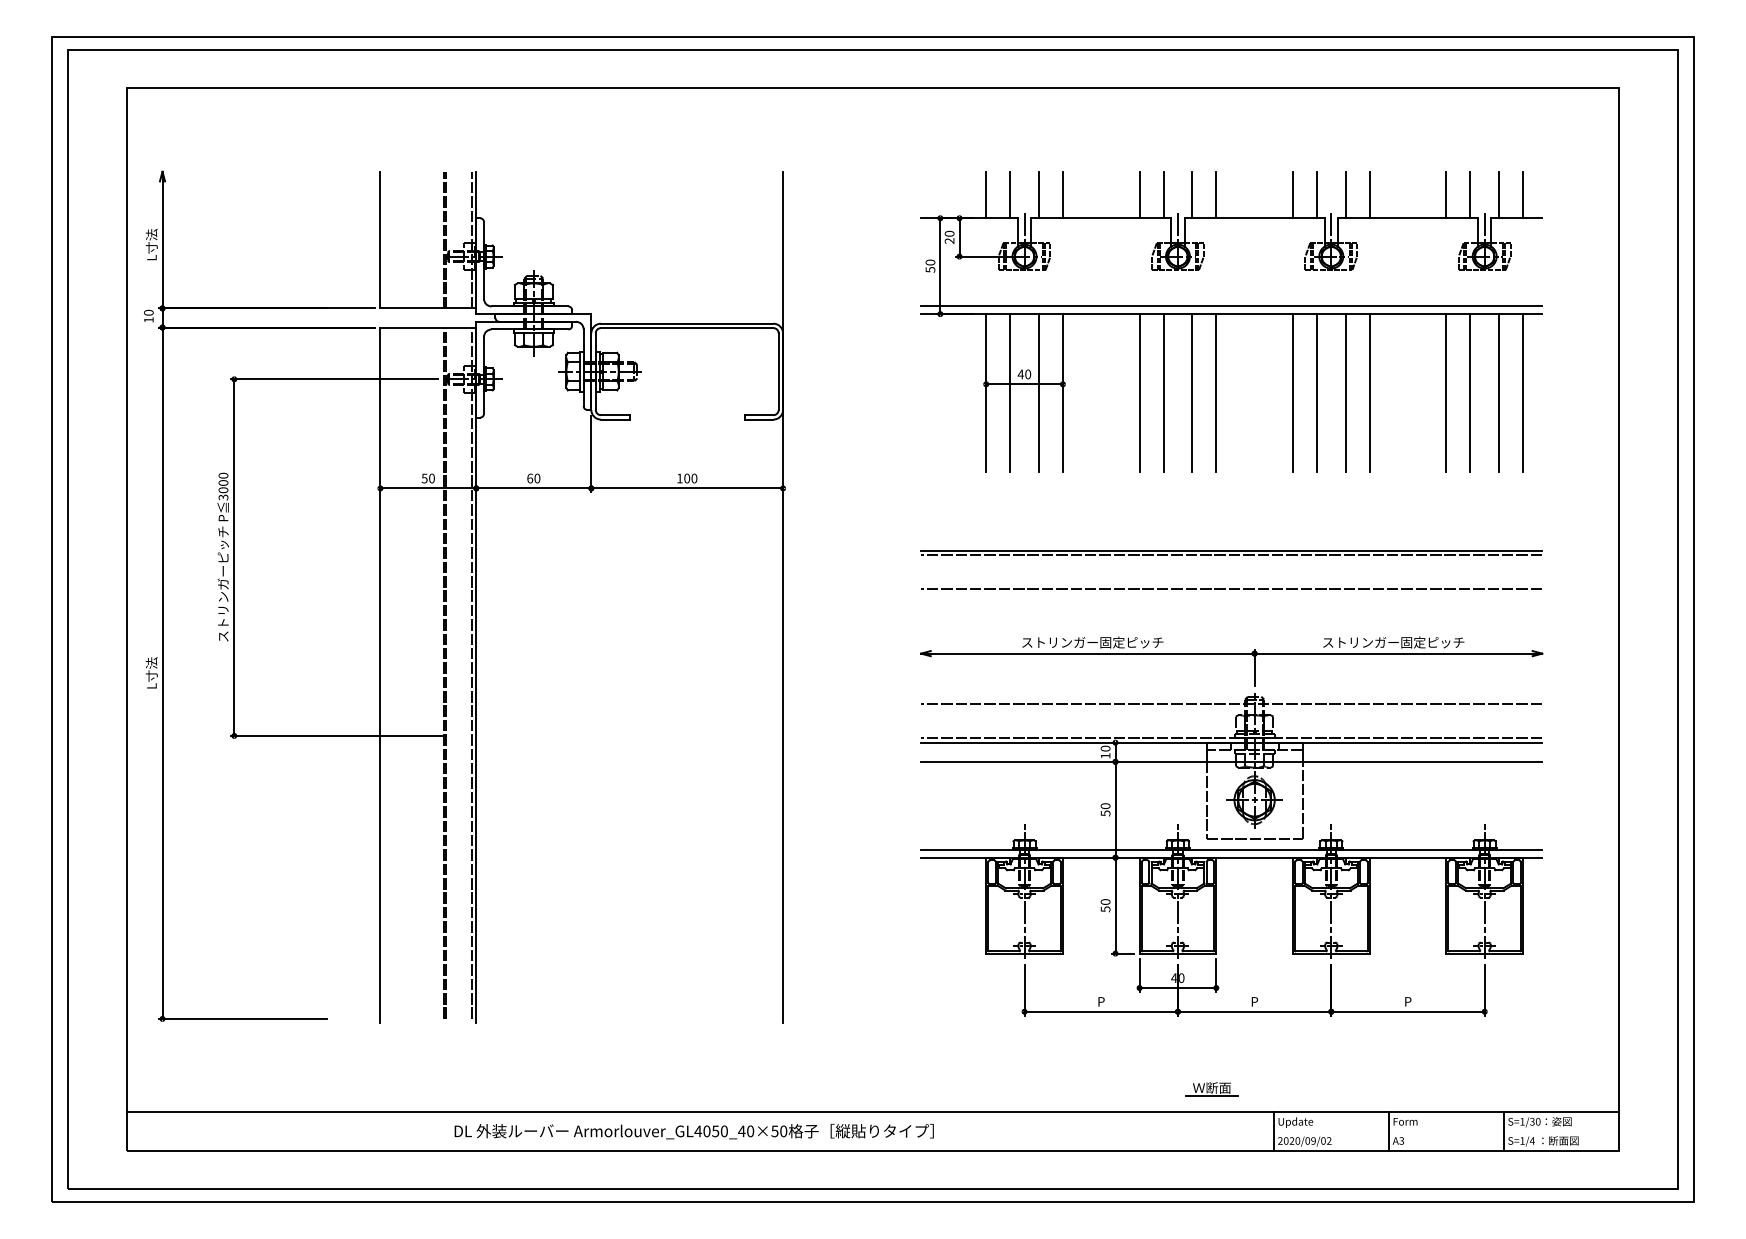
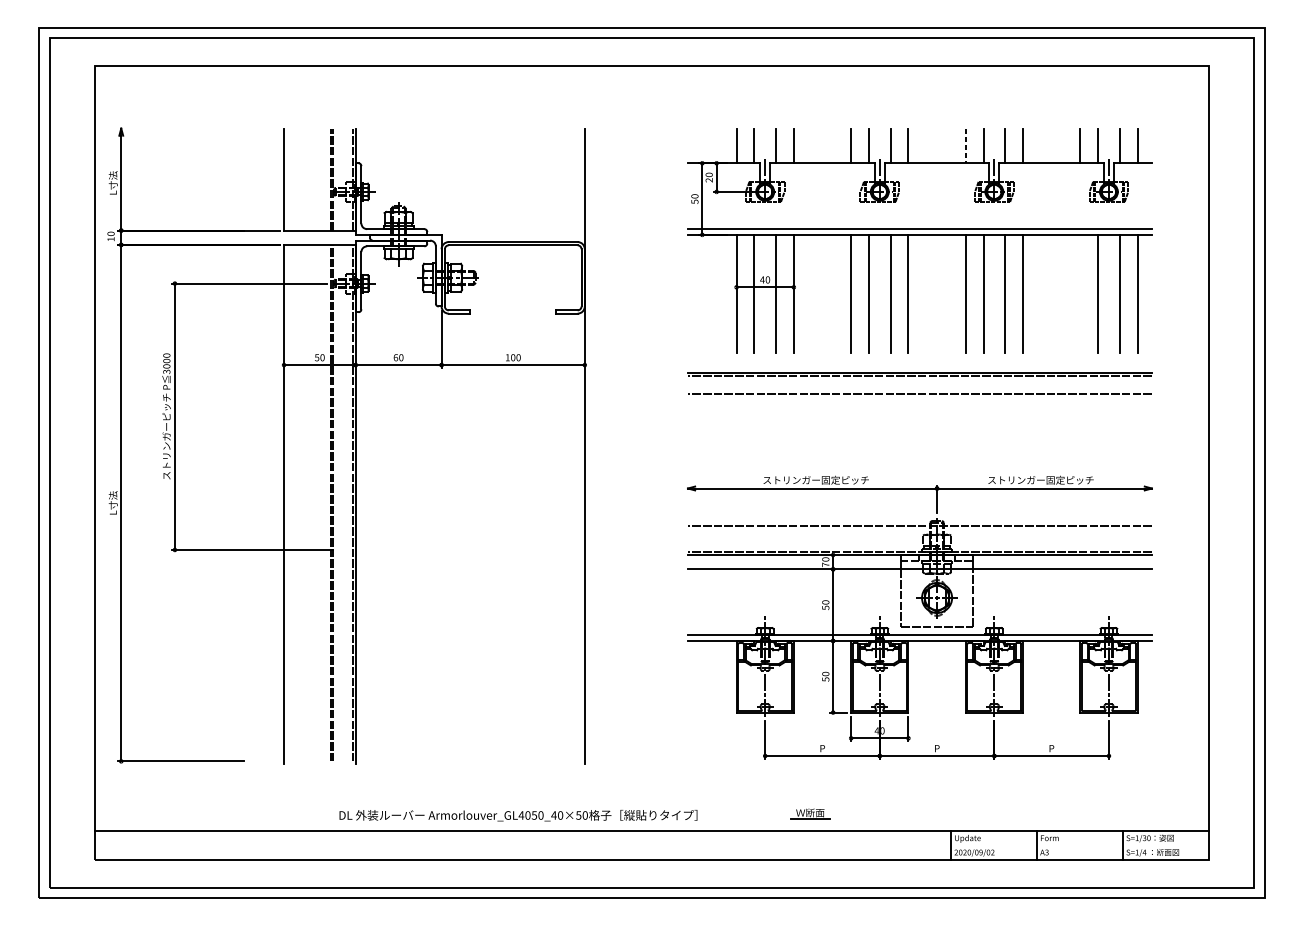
line: (1292, 195) -> (965, 146), solid -> dashed
line: (1446, 393) -> (1080, 294), removed
part: (1231, 552) -> (919, 374), moved
line: (1231, 588) -> (919, 393), moved
text: (1105, 755) -> (825, 564), 10 -> 70
part: (1211, 1089) -> (809, 814), moved
text: (693, 1131) -> (517, 815), moved

